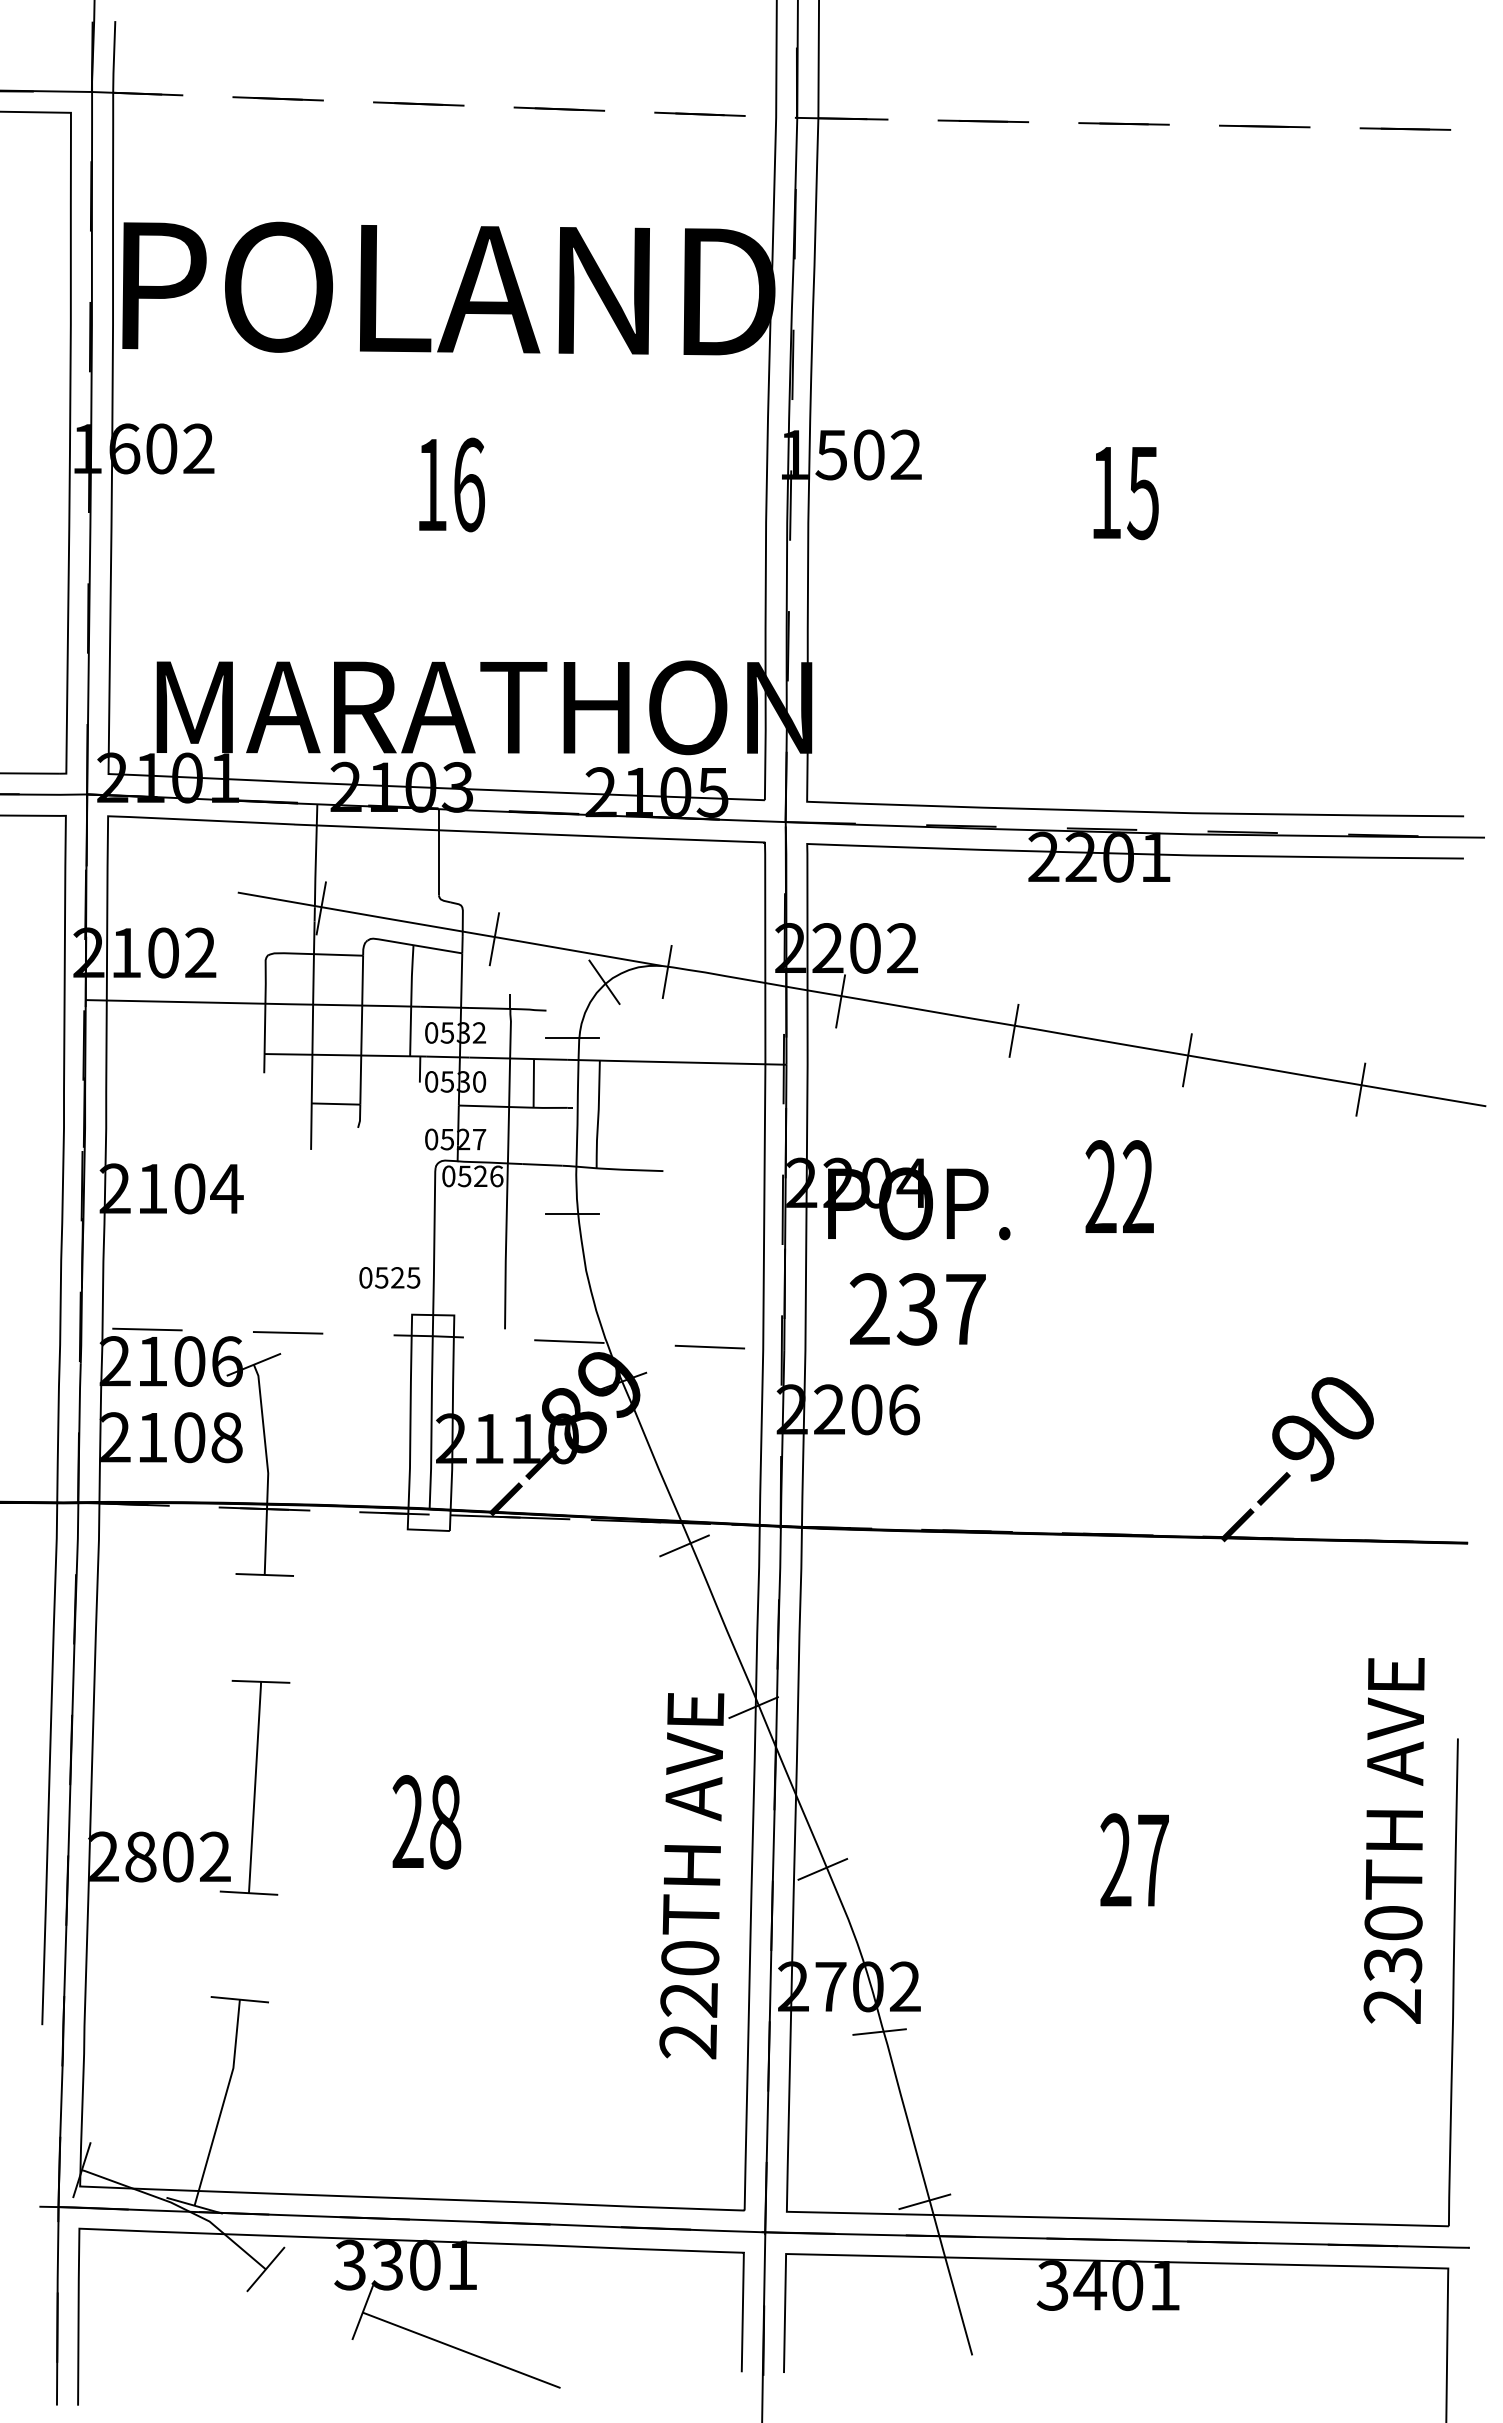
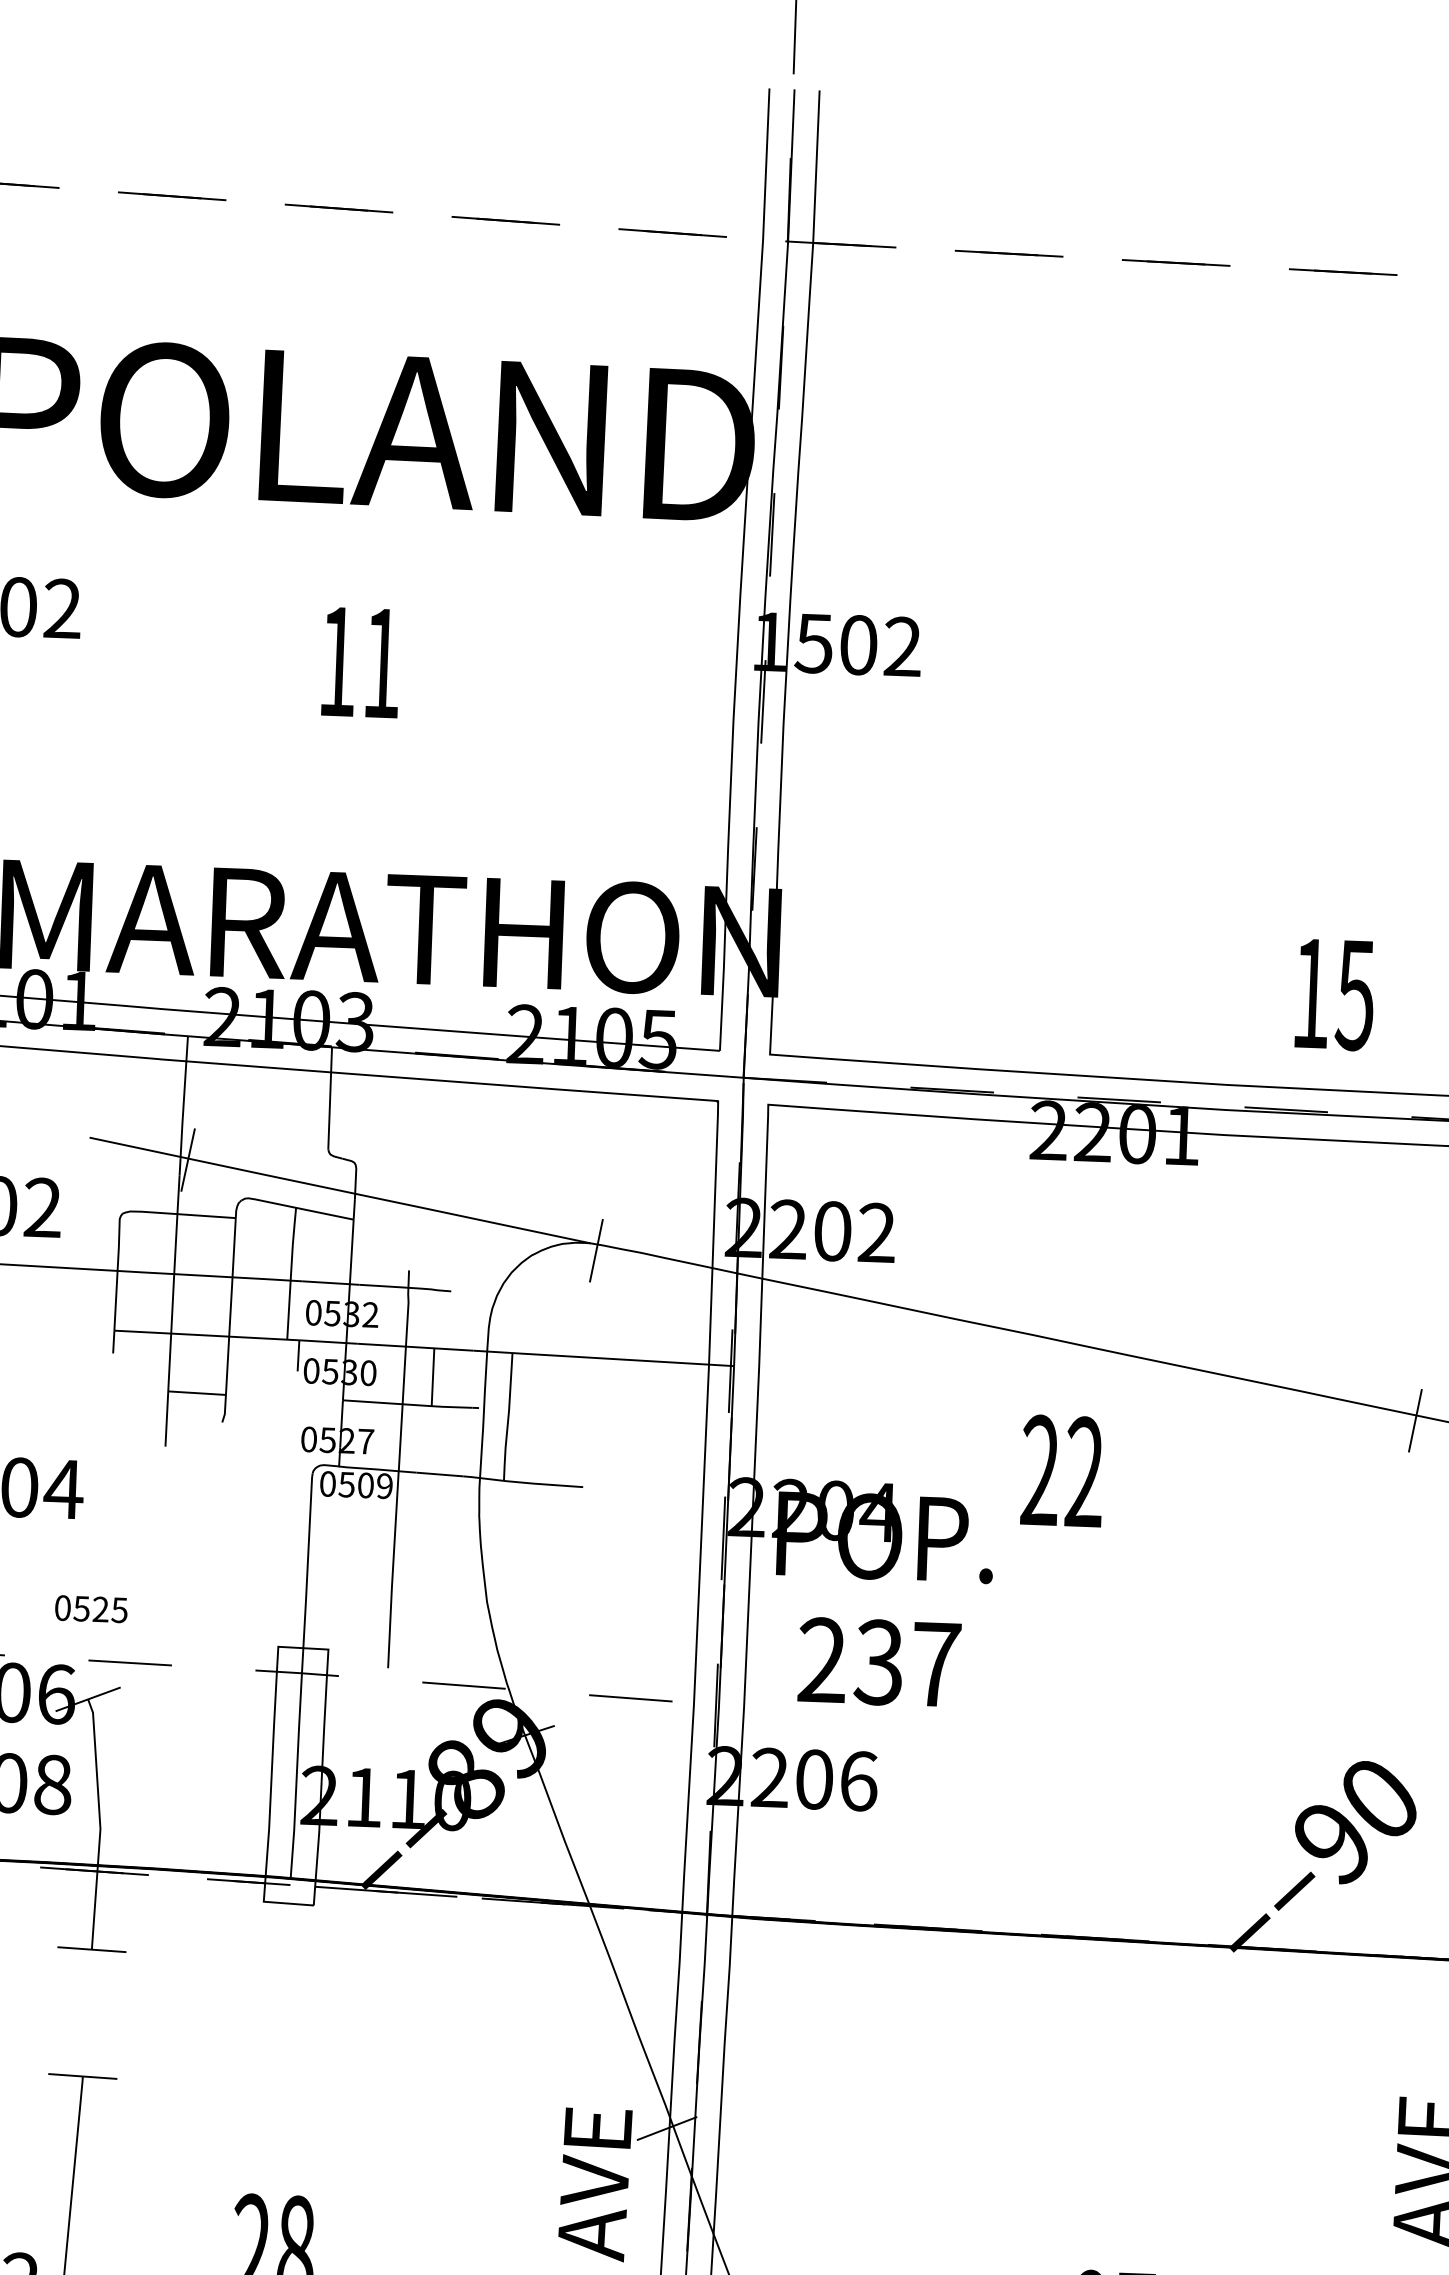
text: (469, 484) -> (382, 662), 16 -> 11
text: (1125, 493) -> (1334, 995), moved
line: (494, 939) -> (392, 1204), removed
line: (604, 981) -> (521, 1259), removed
line: (840, 1001) -> (800, 1293), removed
line: (1013, 1030) -> (1005, 1335), removed
line: (572, 1038) -> (480, 1325), removed
line: (1187, 1060) -> (1210, 1378), removed
text: (488, 1176) -> (375, 1485), 0526 -> 0509
text: (1119, 1186) -> (1062, 1470), moved
line: (572, 1213) -> (473, 1533), removed
text: (389, 1277) -> (91, 1608), moved
line: (684, 1545) -> (591, 1932), removed

